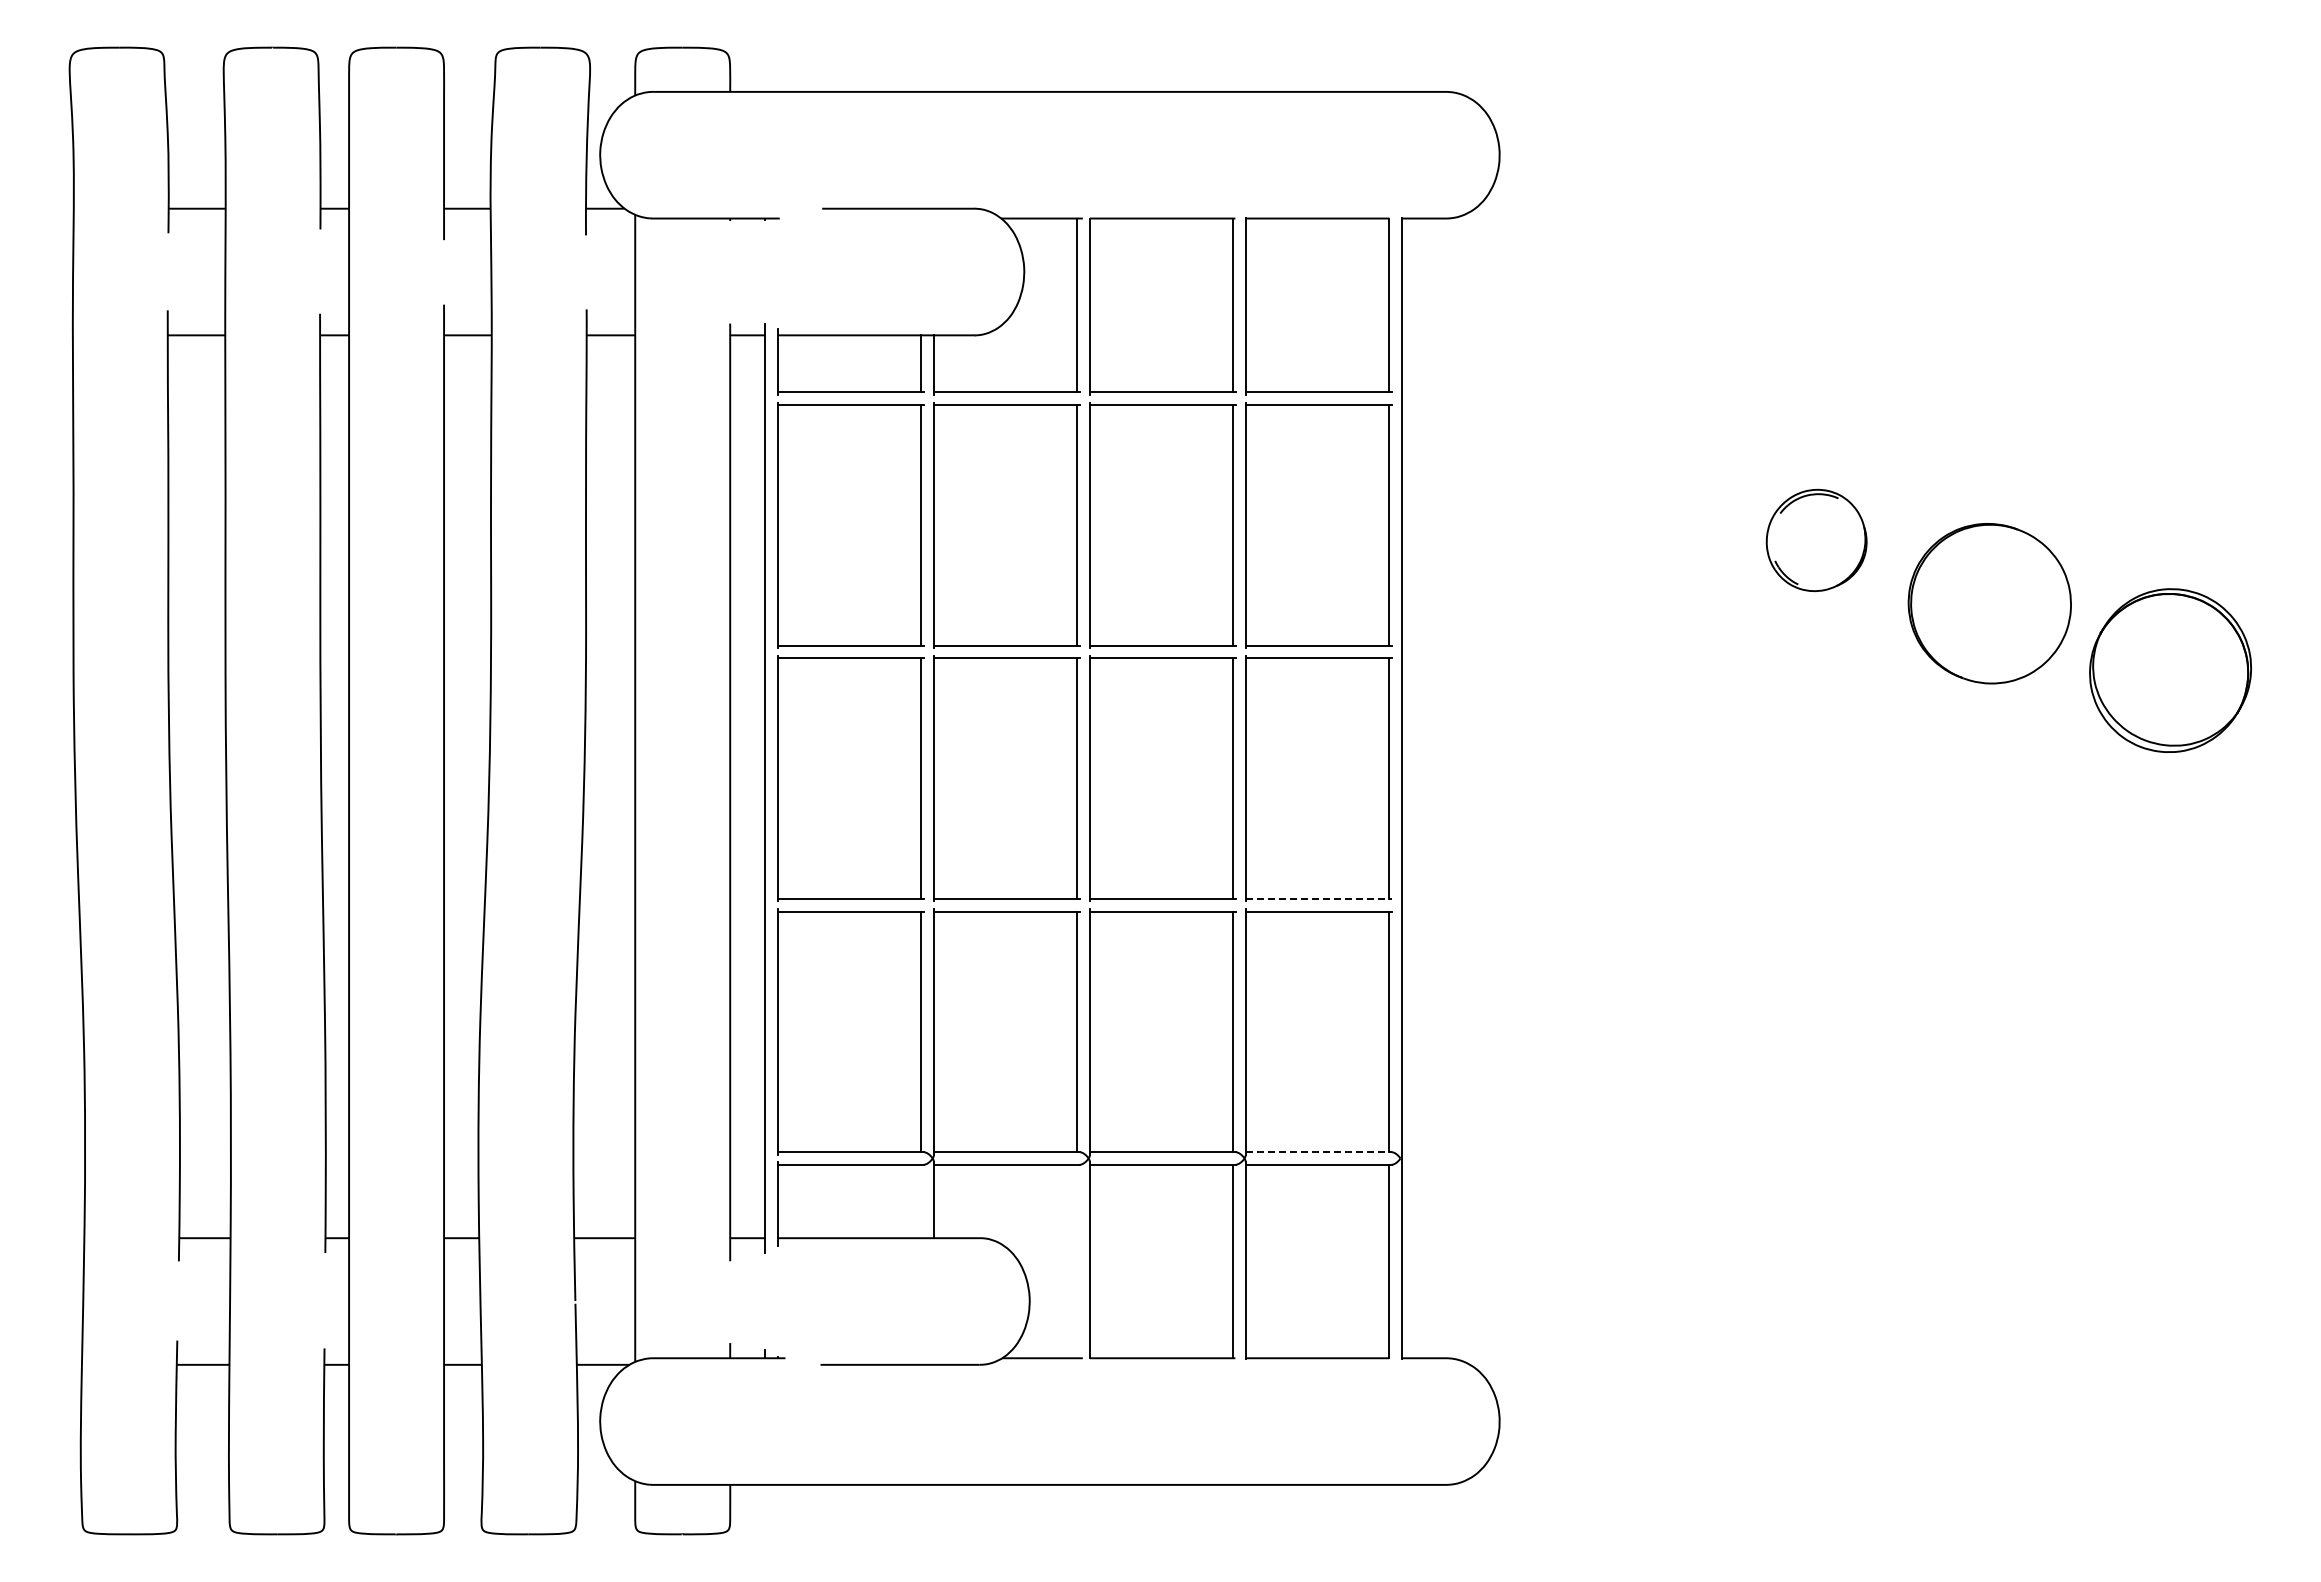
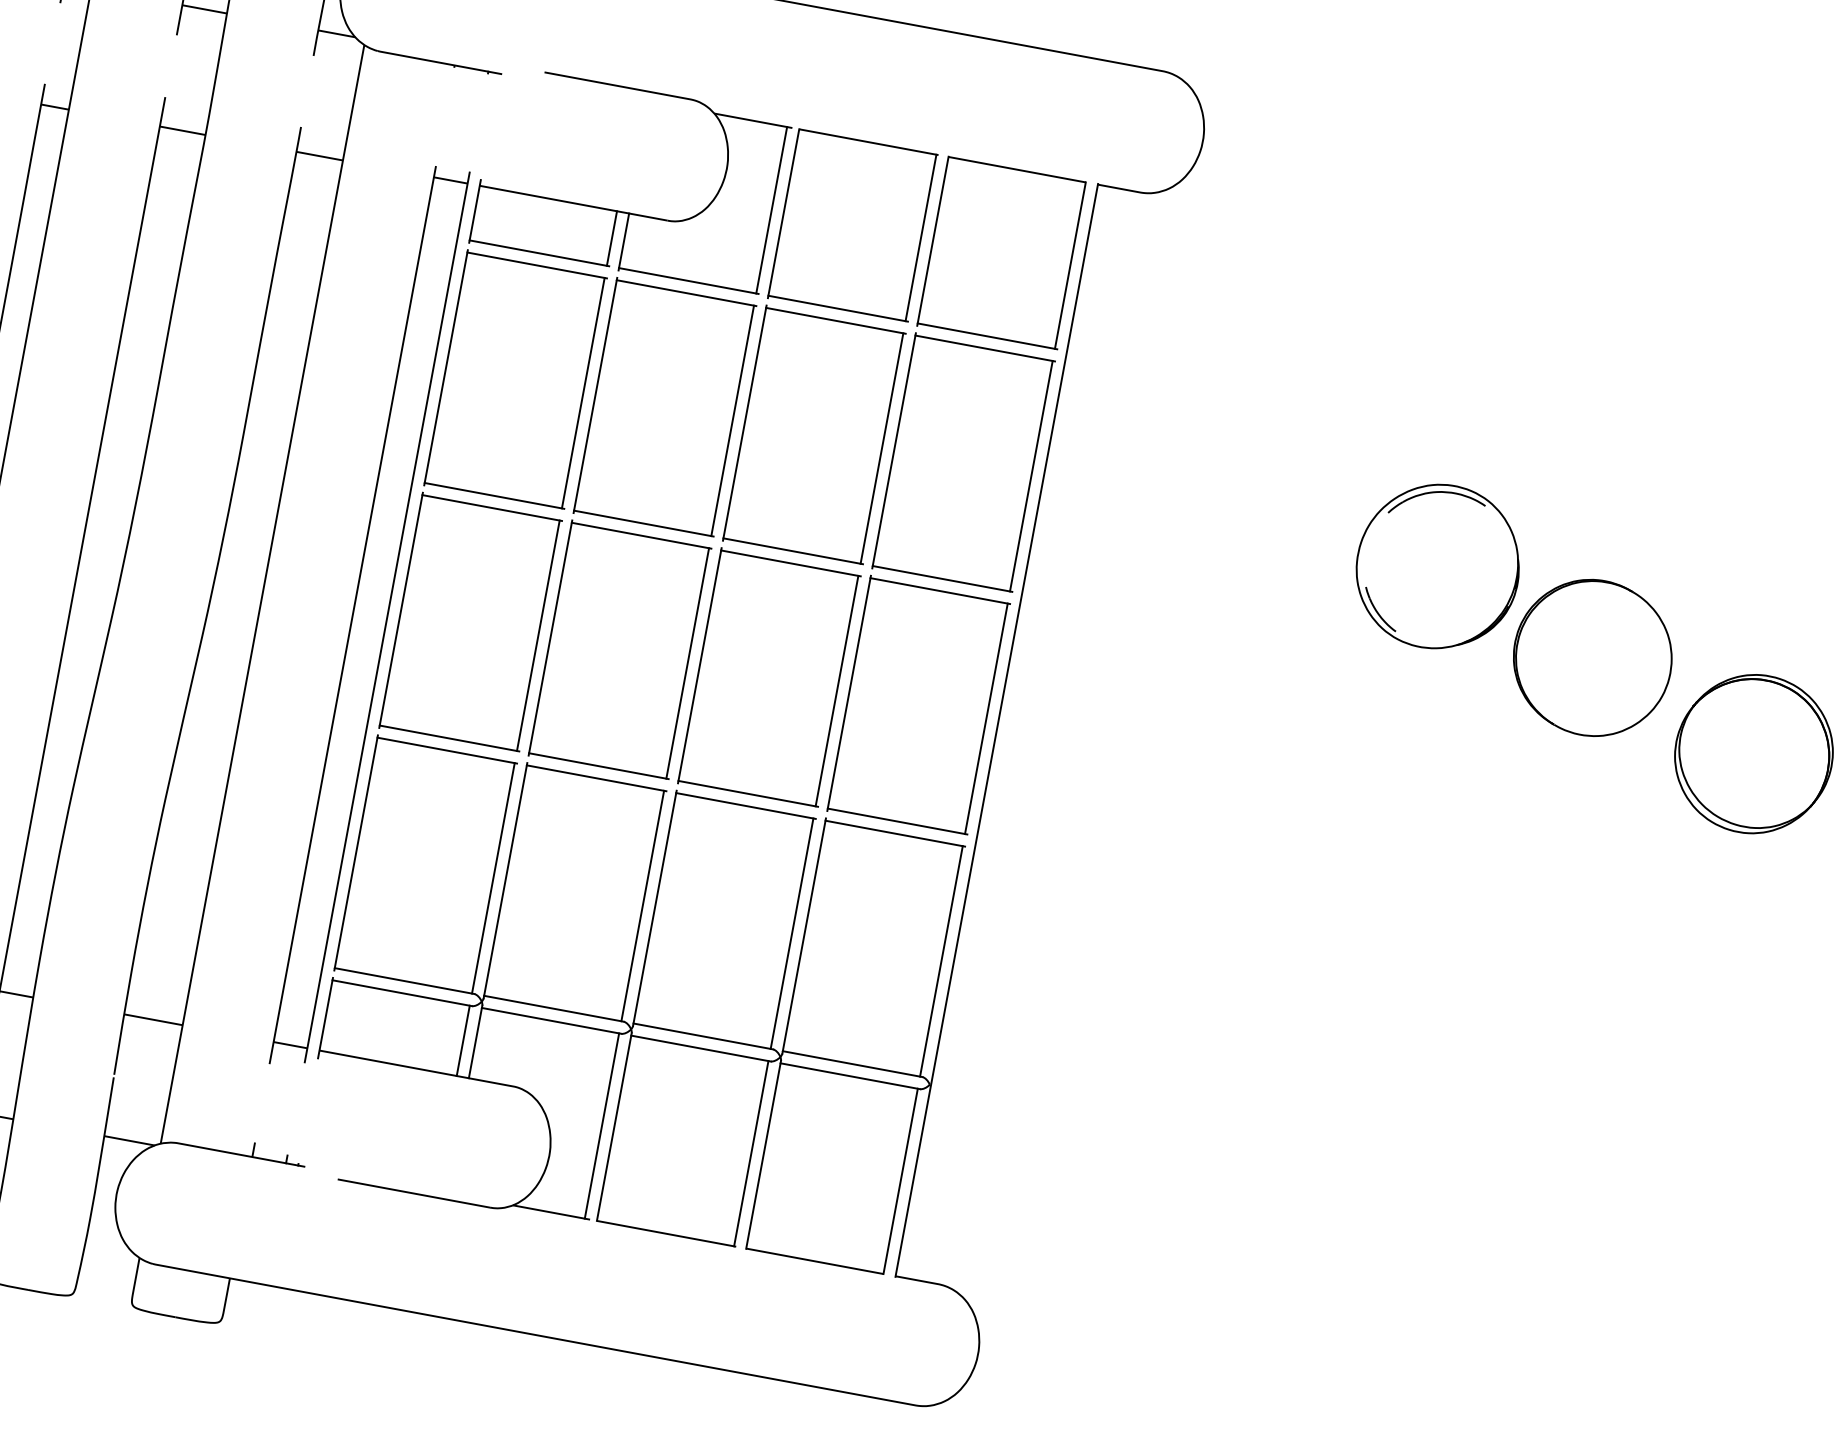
part: (1816, 540) -> (1437, 566), size x1.67
line: (1318, 898) -> (897, 821), dashed -> solid
line: (1318, 1152) -> (852, 1064), dashed -> solid
line: (921, 1201) -> (463, 1040), added
line: (1077, 1261) -> (602, 1126), added

